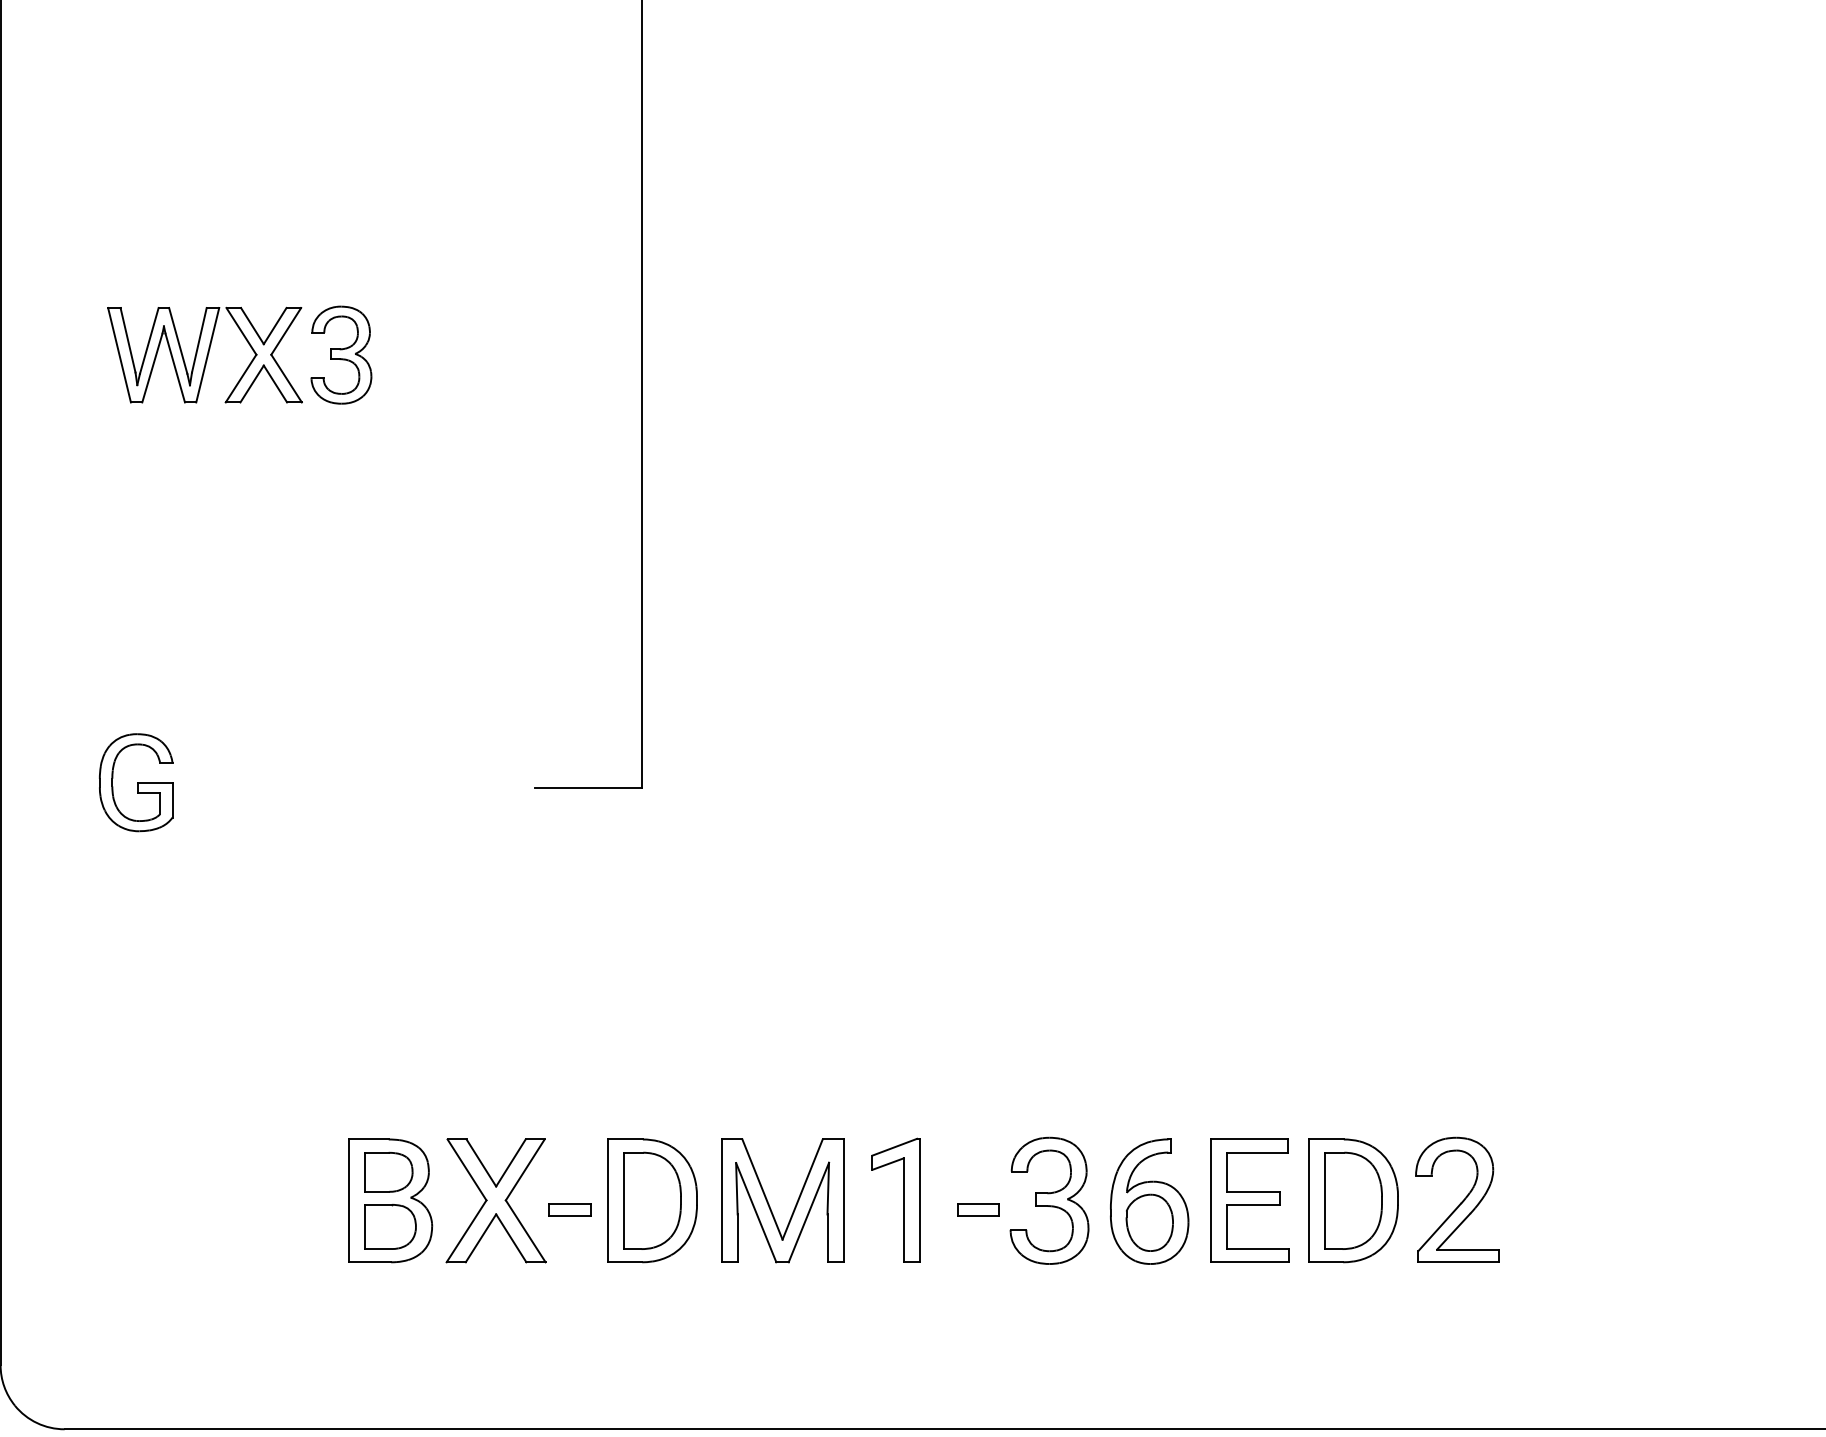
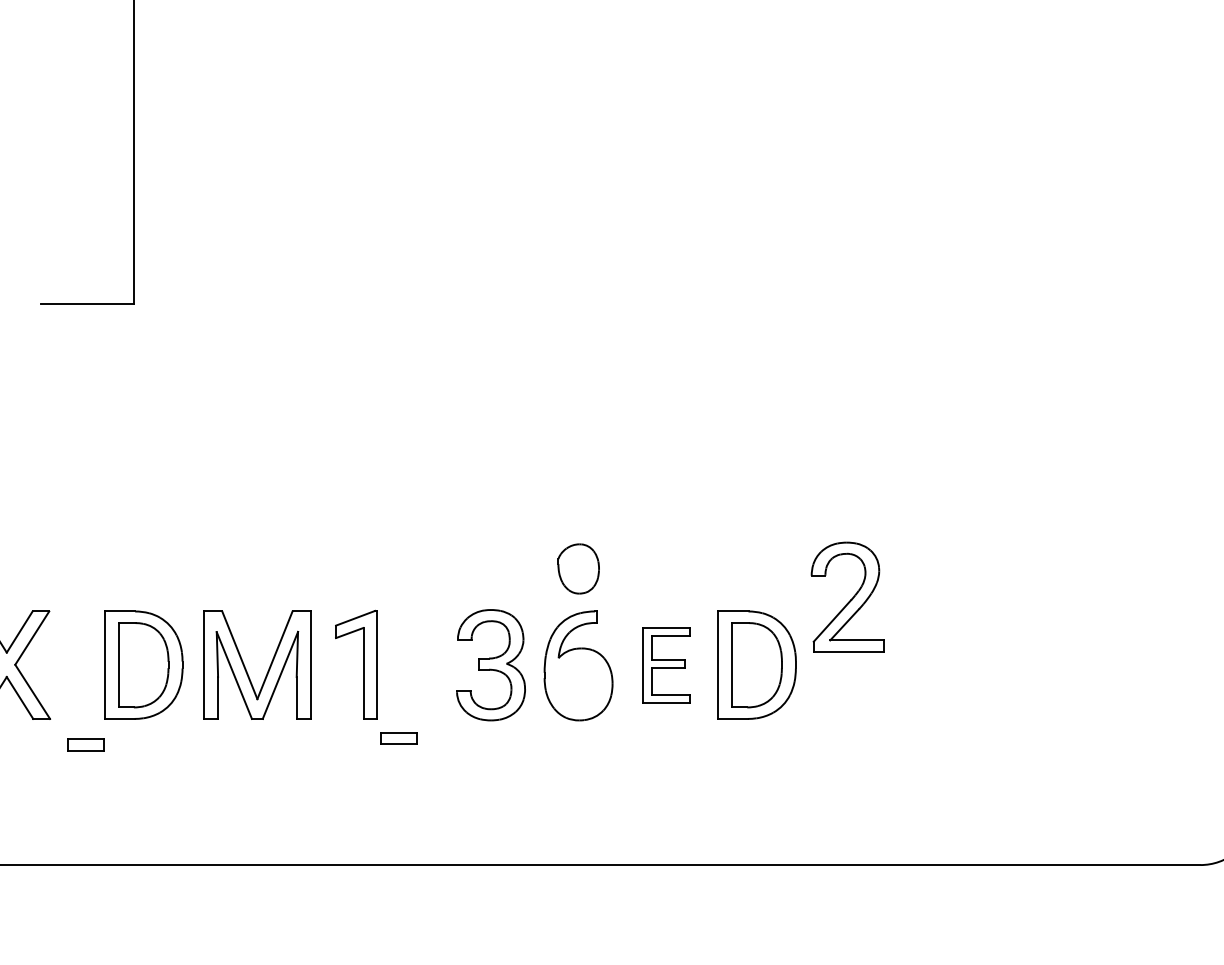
part: (1457, 1199) -> (847, 596), moved
part: (1249, 1200) -> (665, 664), size x0.7
part: (569, 1209) -> (85, 744), moved
part: (978, 1209) -> (399, 738), moved
part: (1149, 1222) -> (578, 568), moved

